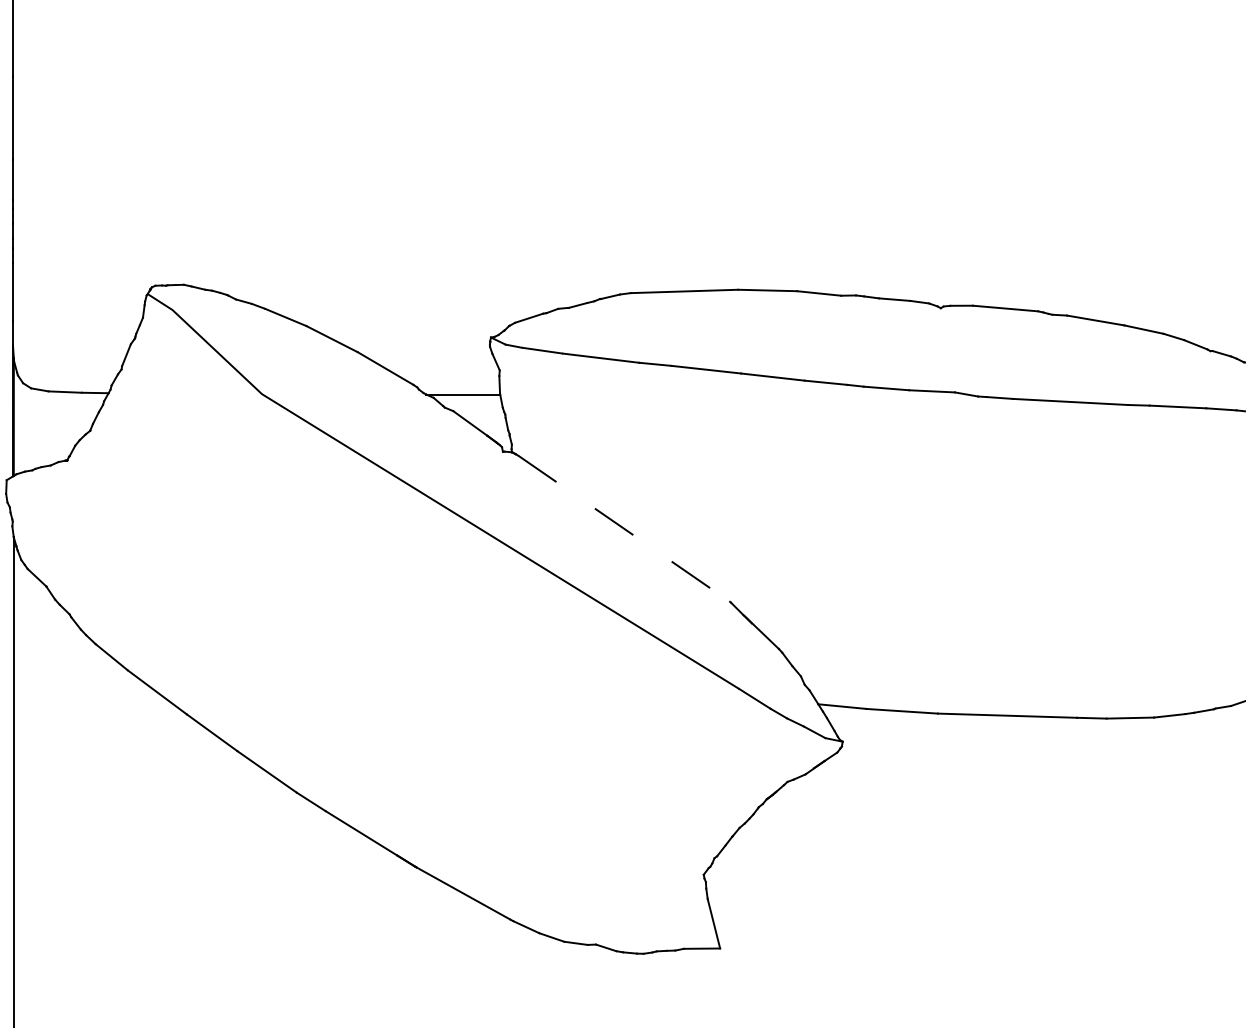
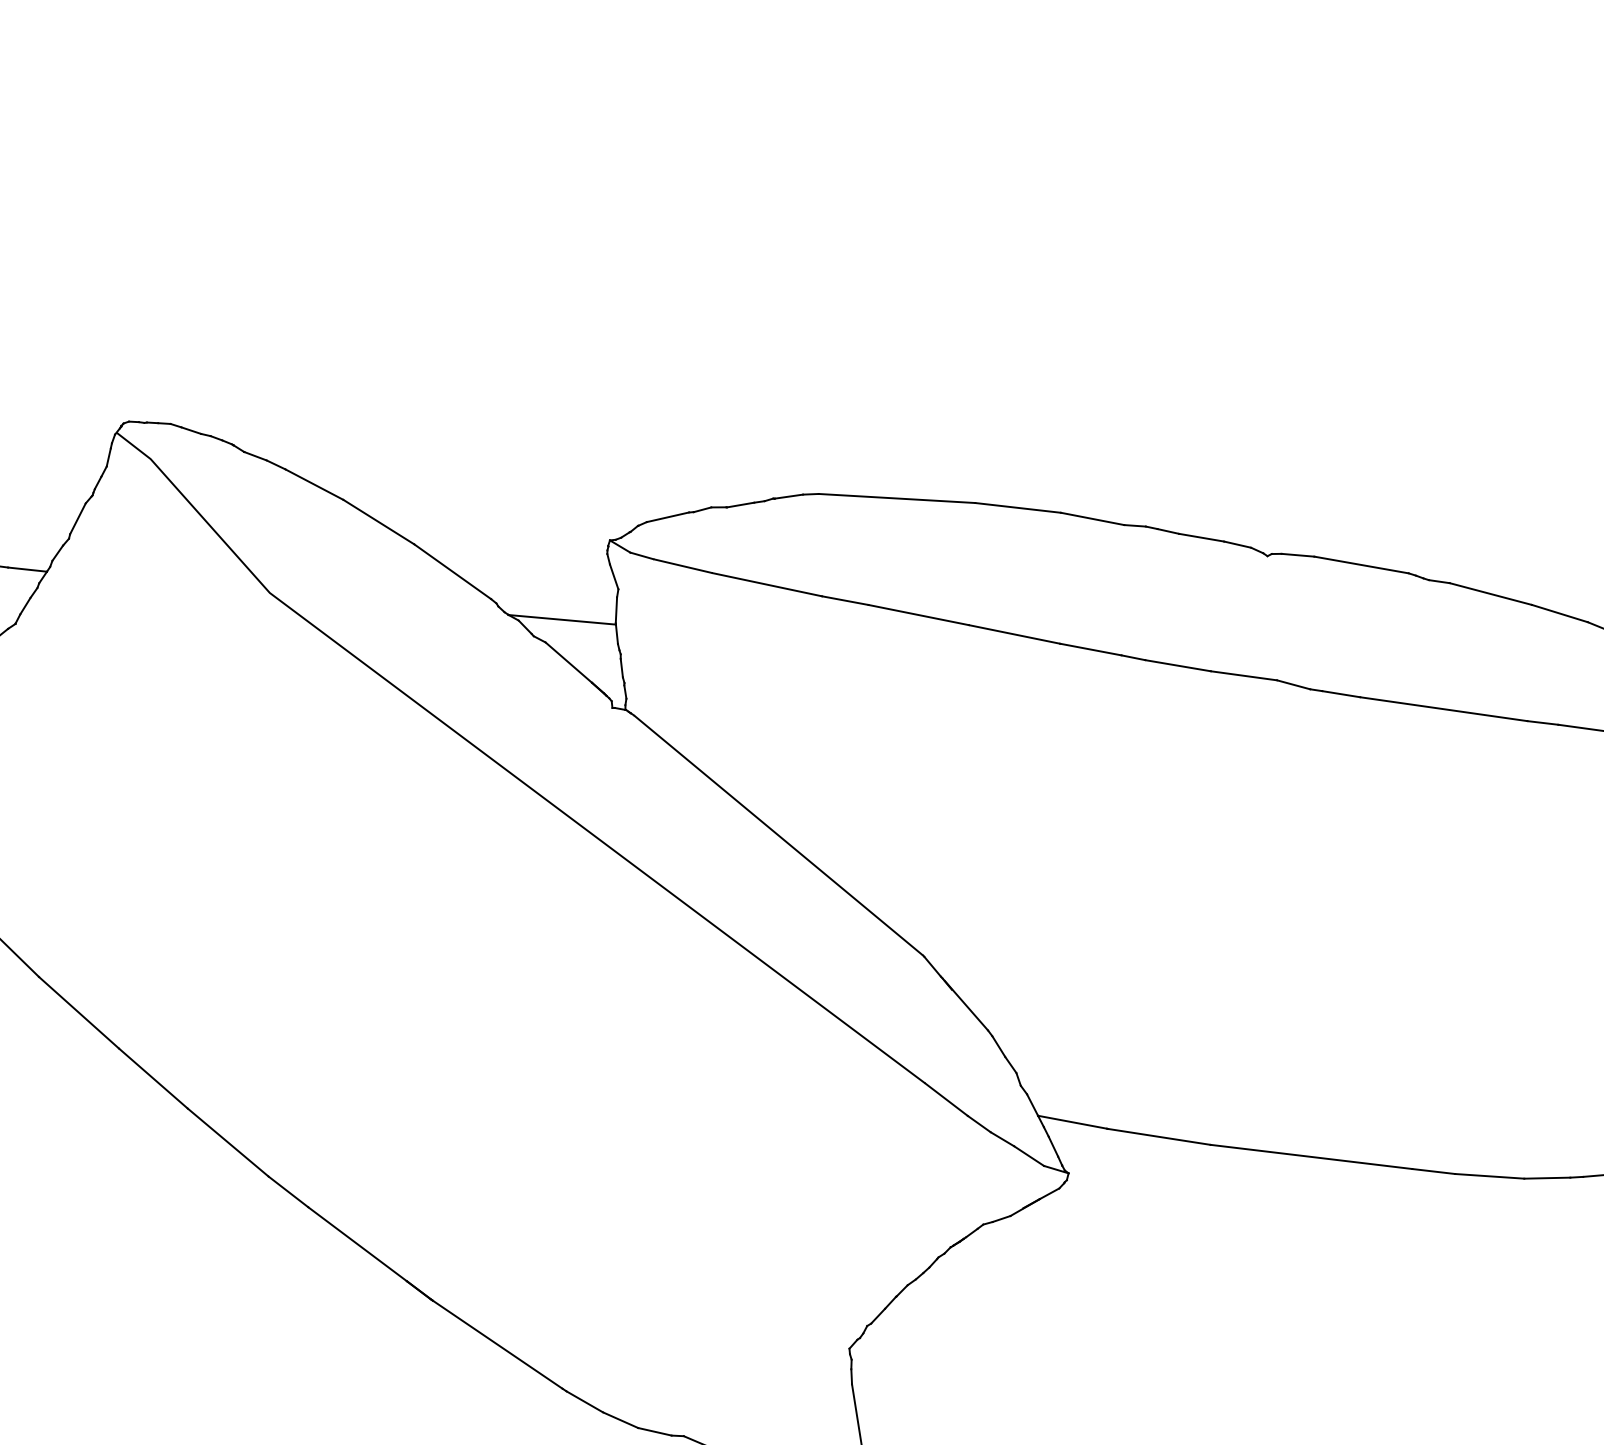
line: (624, 528) -> (779, 835), dashed -> solid

